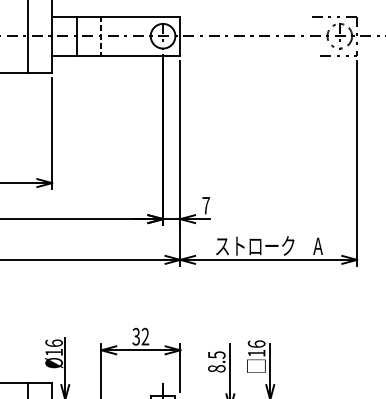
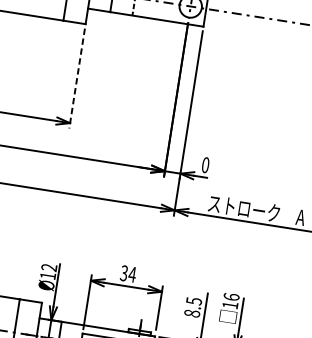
line: (52, 134) -> (77, 79), solid -> dashed
text: (205, 205) -> (205, 164), 7 -> 0
text: (145, 336) -> (132, 274), 32 -> 34
text: (53, 343) -> (48, 267), Ø16 -> Ø12

